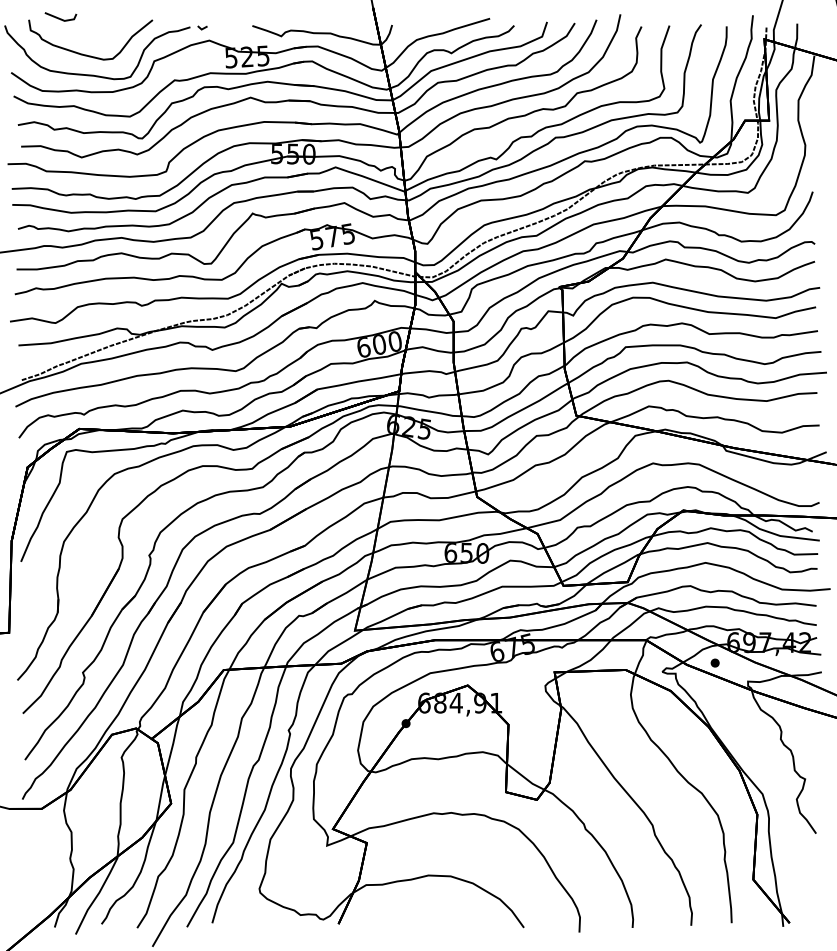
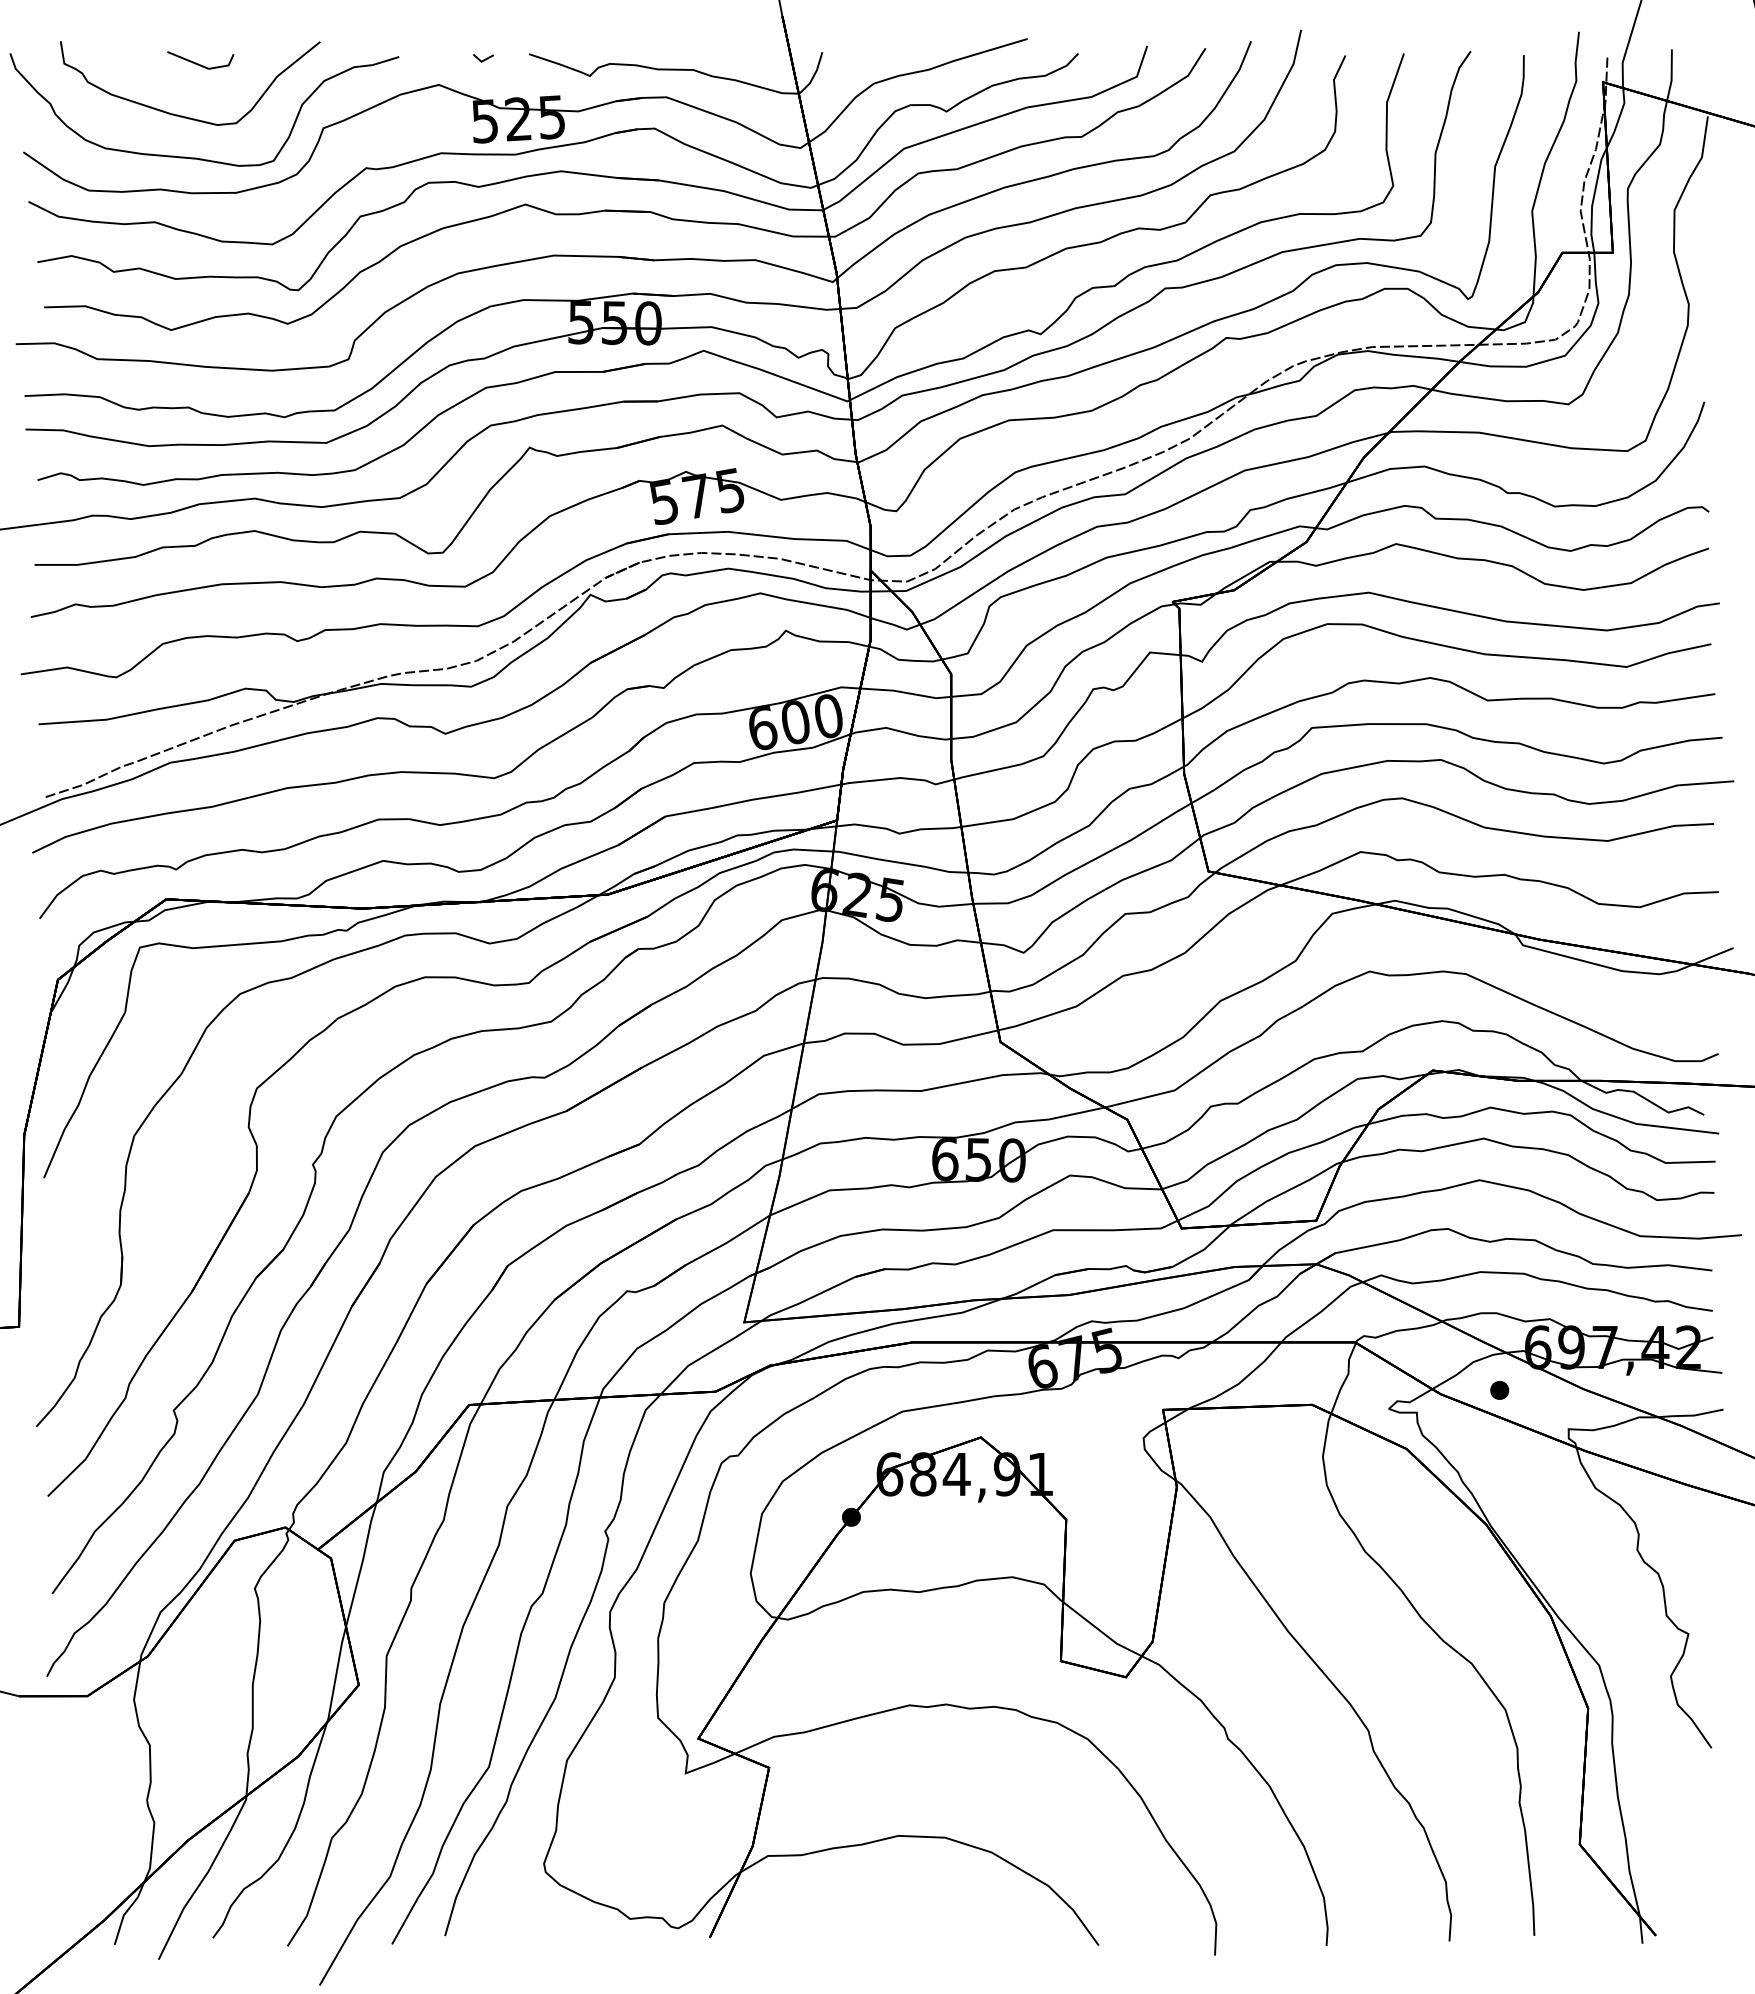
line: (59, 17) -> (198, 61), moved
line: (203, 27) -> (485, 57), moved

